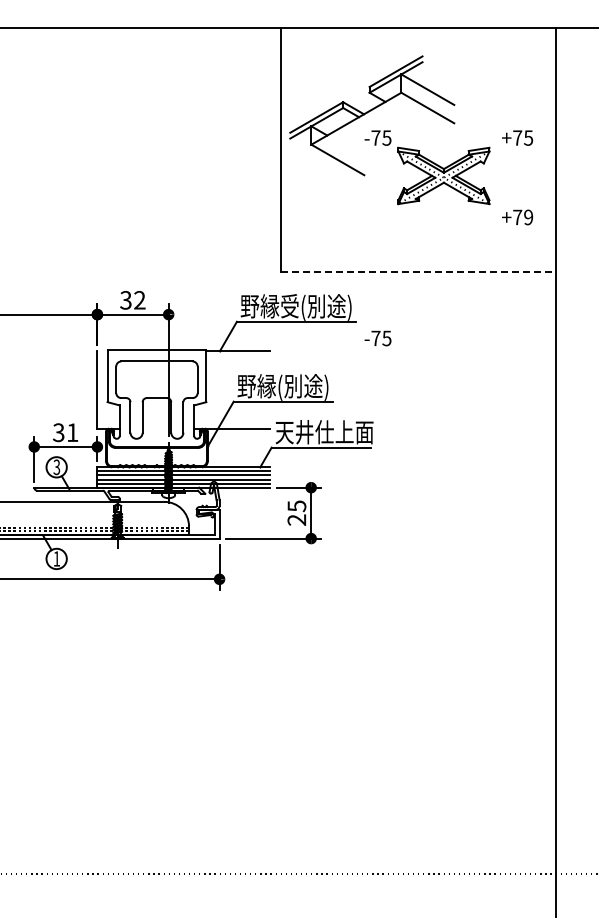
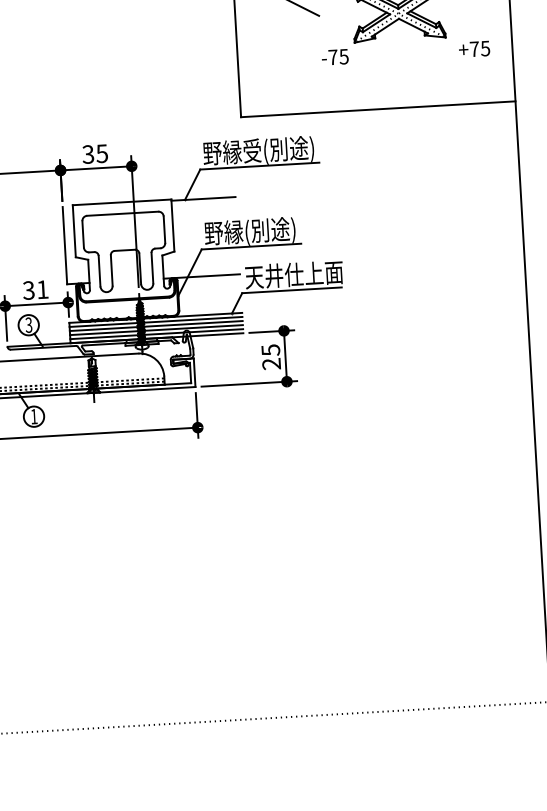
text: (528, 217) -> (485, 48), +79 -> +75
line: (418, 271) -> (378, 108), dashed -> solid
text: (139, 299) -> (101, 152), 32 -> 35
text: (377, 338) -> (334, 57), moved

